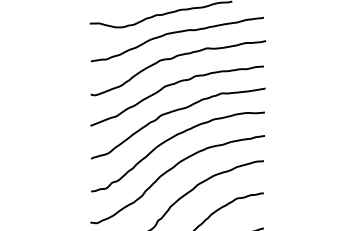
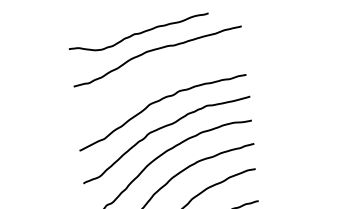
curve: (174, 58) -> (156, 75), removed

